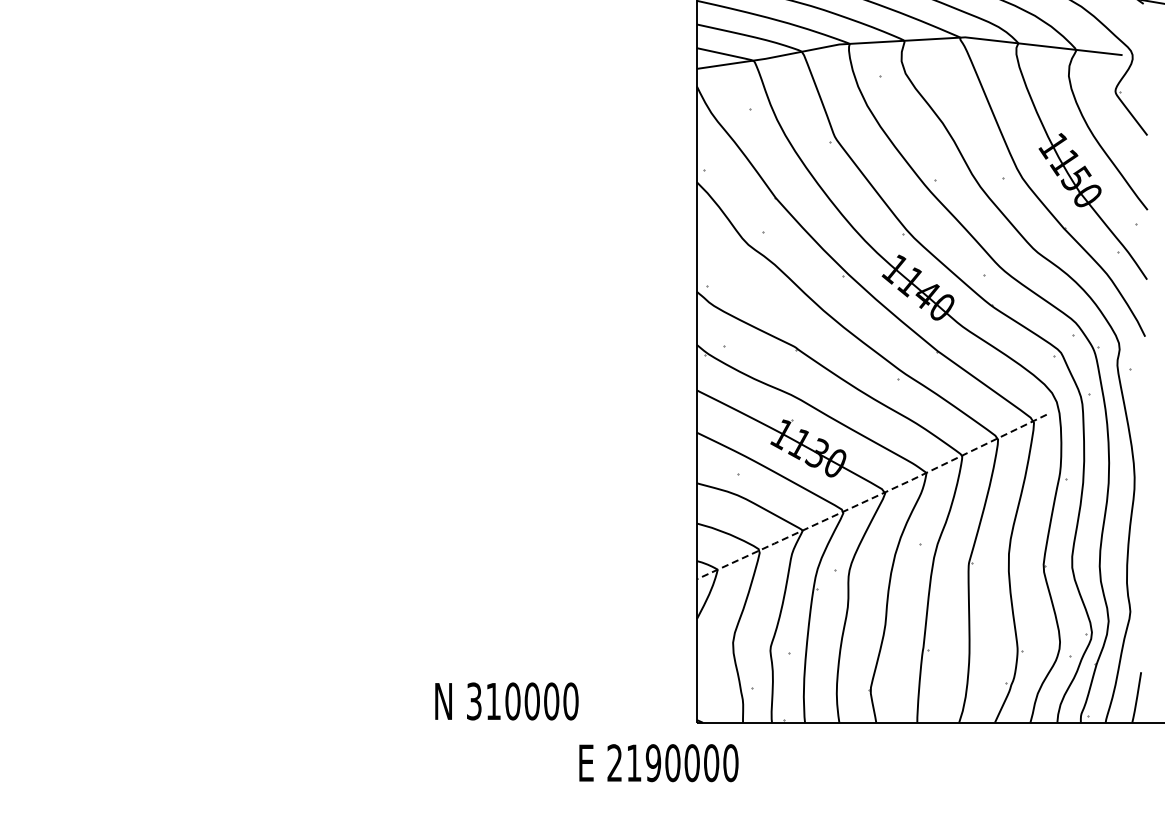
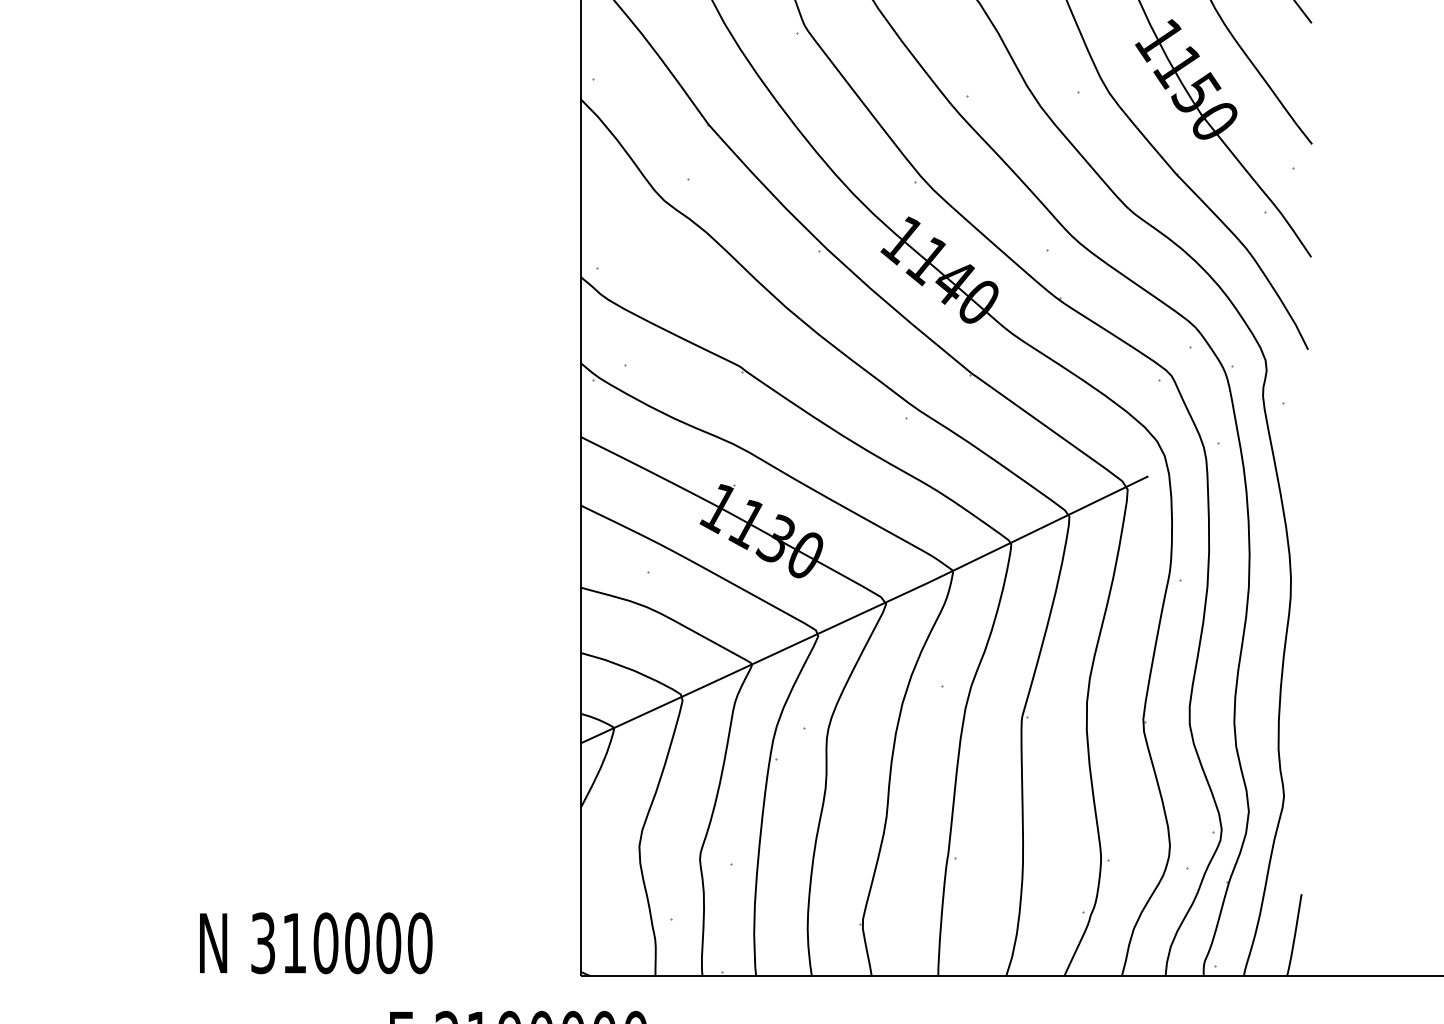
line: (872, 498) -> (865, 612), dashed -> solid
text: (506, 701) -> (315, 943), moved

